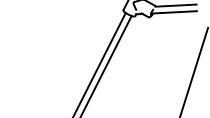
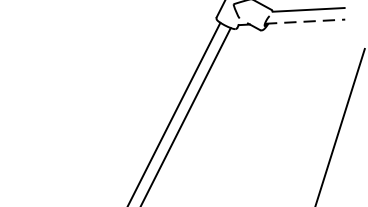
line: (174, 12) -> (305, 21), solid -> dashed

